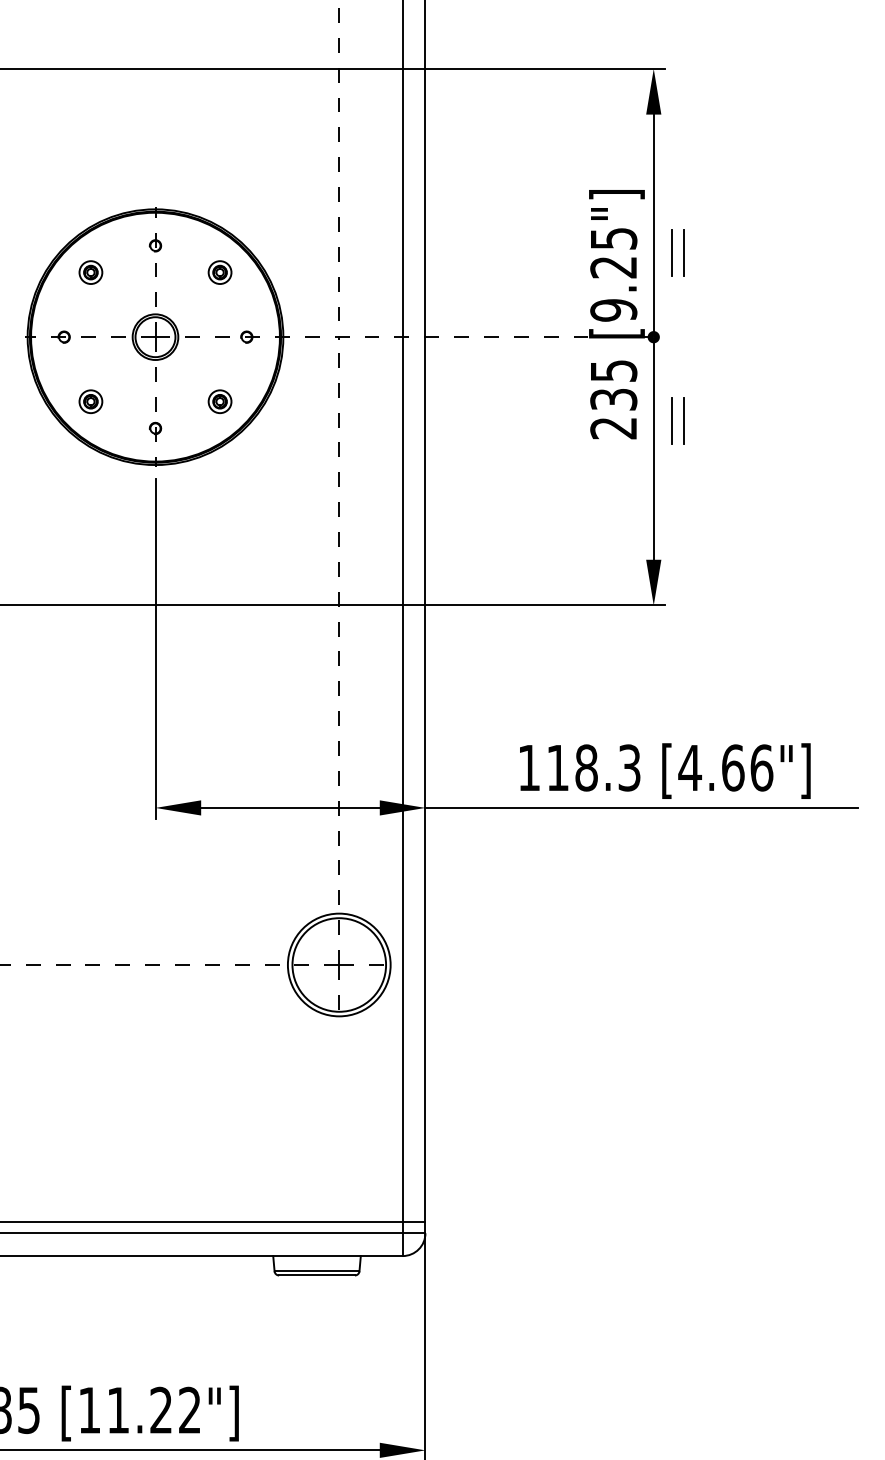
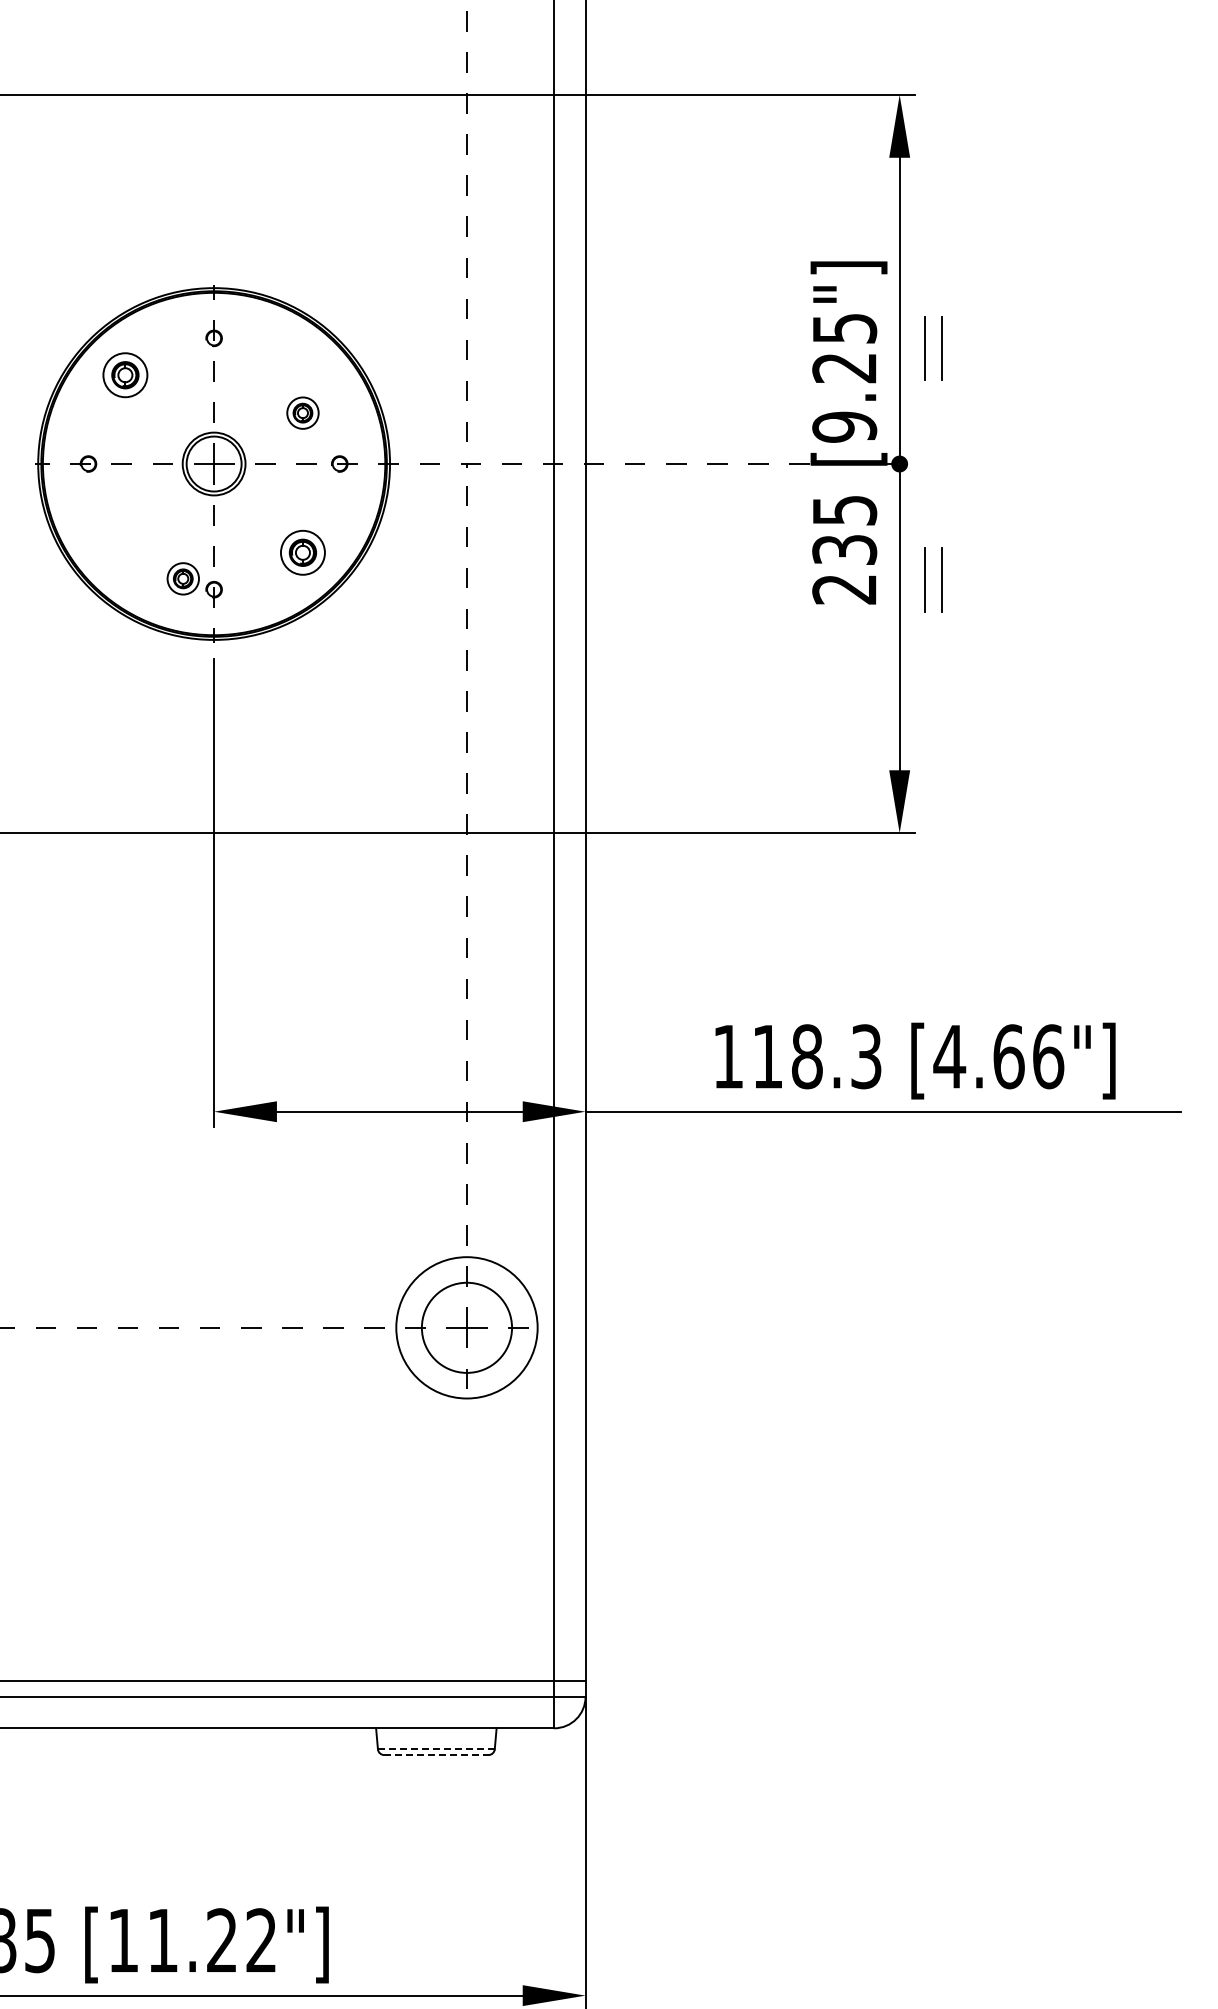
part: (90, 272) -> (124, 374), size x1.4
part: (219, 272) -> (302, 412), moved
part: (90, 401) -> (182, 578), moved
part: (219, 401) -> (302, 552), size x1.4
circle: (338, 964) -> (466, 1327), size x0.7
line: (317, 1271) -> (436, 1749), solid -> dashed
line: (317, 1275) -> (436, 1755), solid -> dashed

